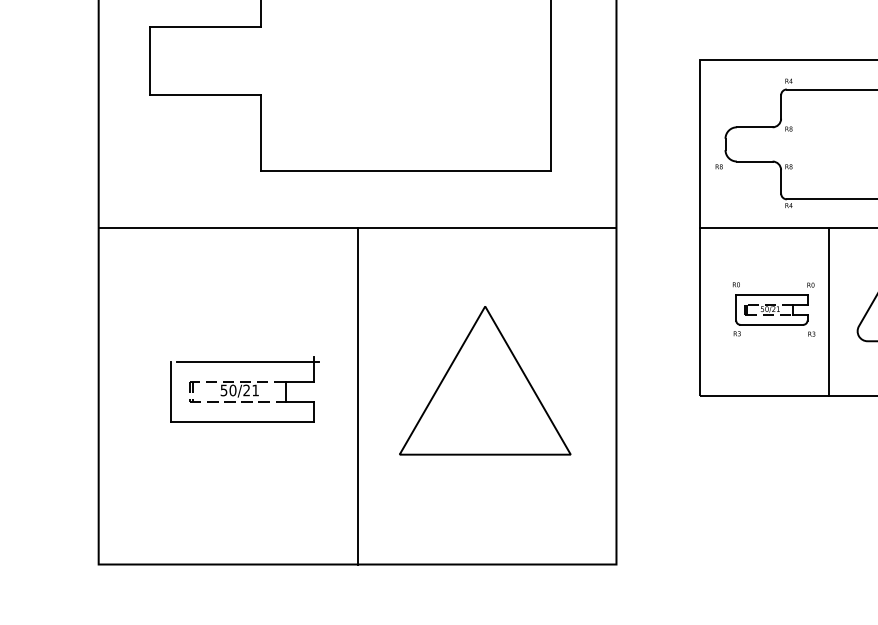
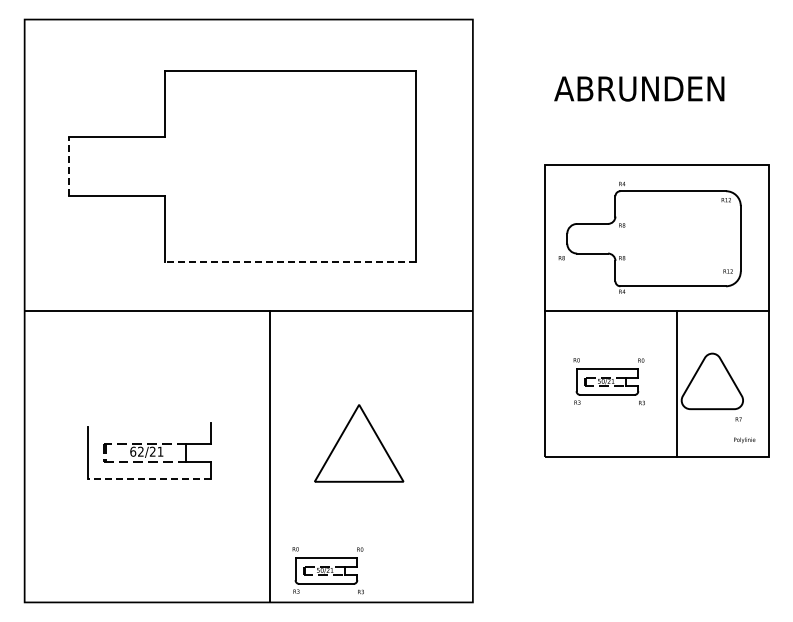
line: (150, 60) -> (69, 166), solid -> dashed
line: (405, 170) -> (290, 261), solid -> dashed
line: (829, 311) -> (677, 383), moved
line: (247, 362) -> (153, 427), removed
part: (484, 380) -> (358, 443), size x0.6
text: (227, 390) -> (136, 451), 50/21 -> 62/21
line: (357, 395) -> (269, 456), moved
line: (242, 421) -> (149, 478), solid -> dashed
part: (448, 527) -> (327, 570), added

